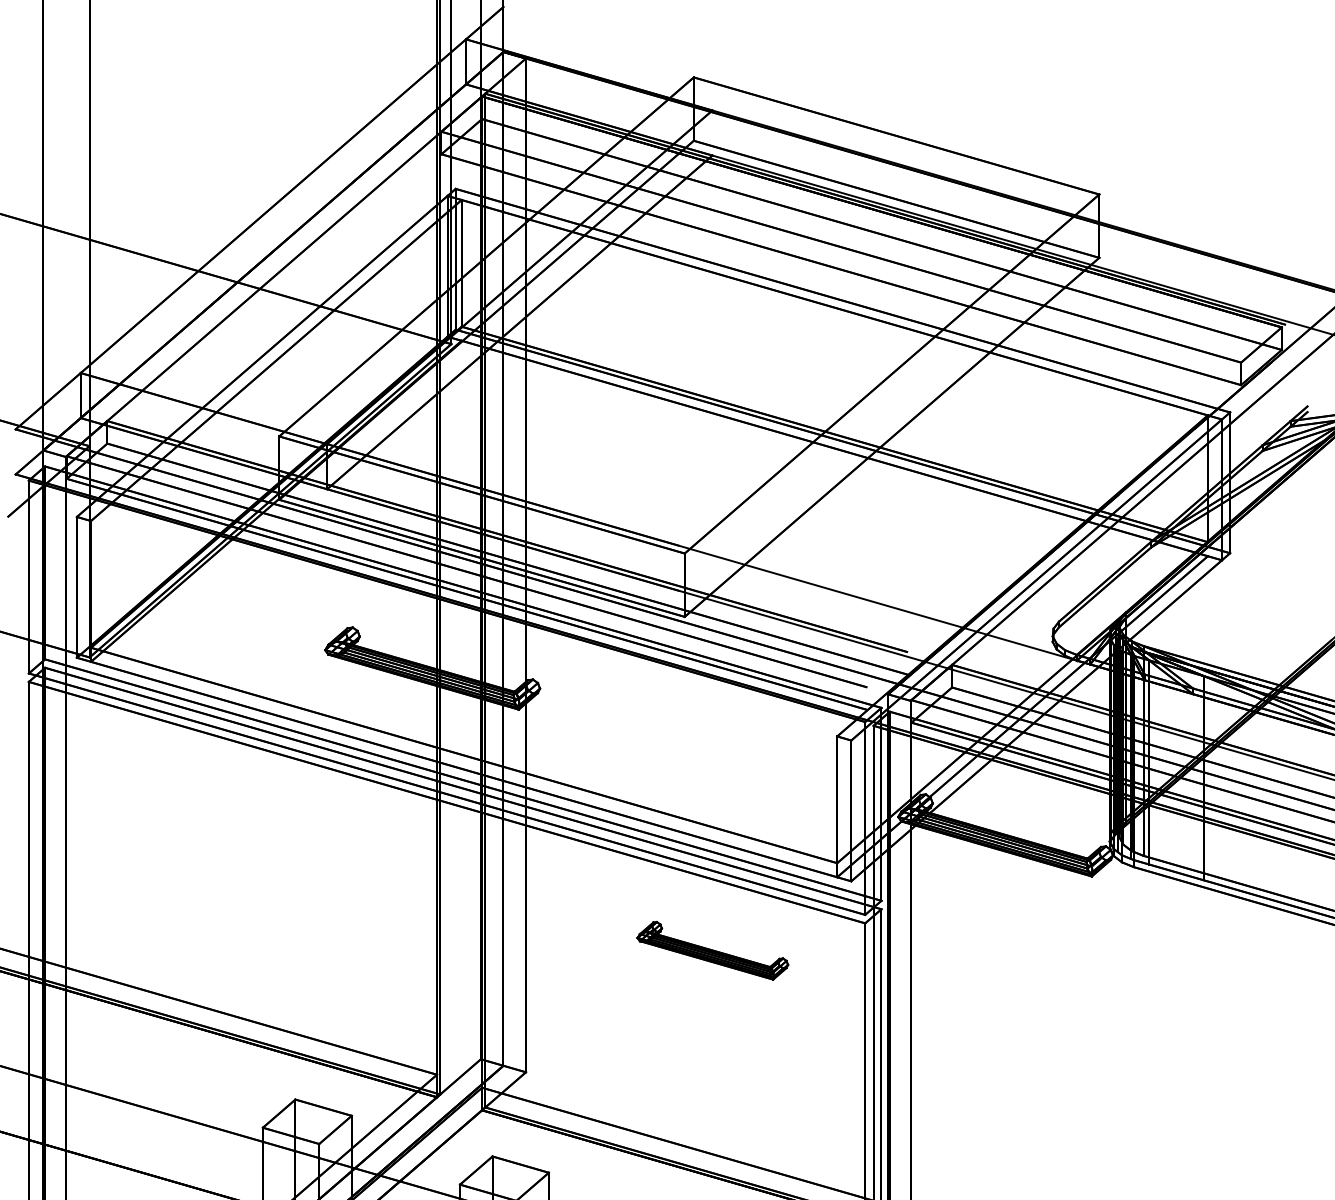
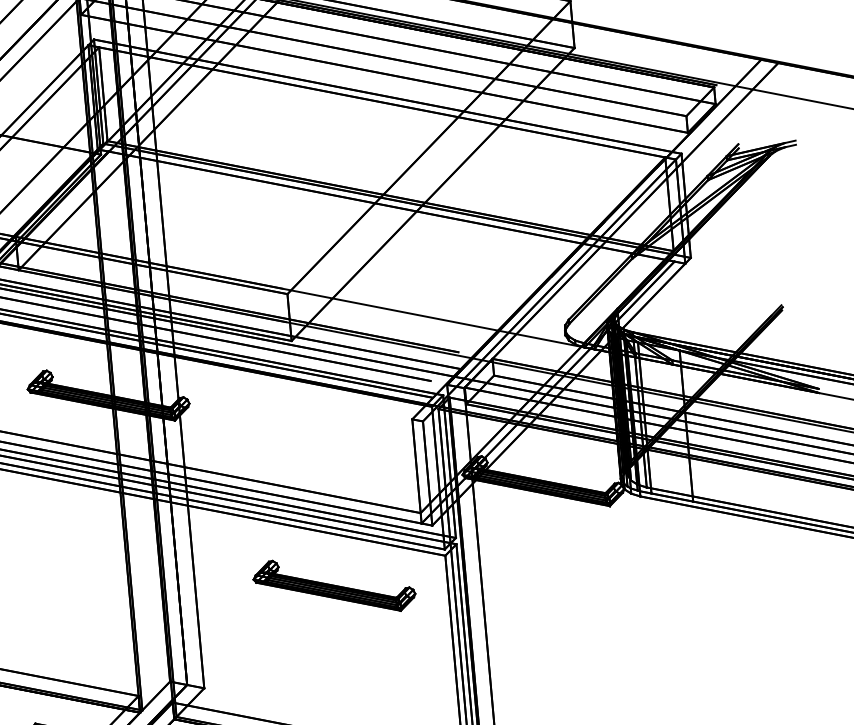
part: (712, 950) -> (334, 585), size x1.43

